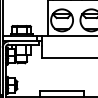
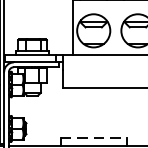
line: (62, 91) -> (94, 138), solid -> dashed

